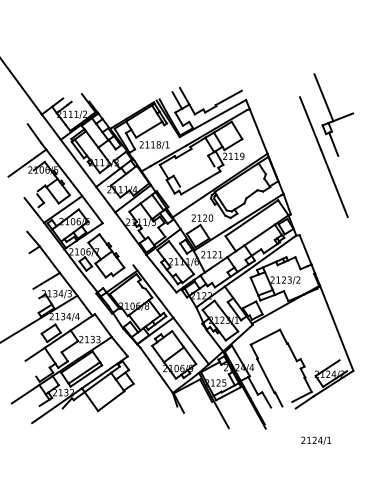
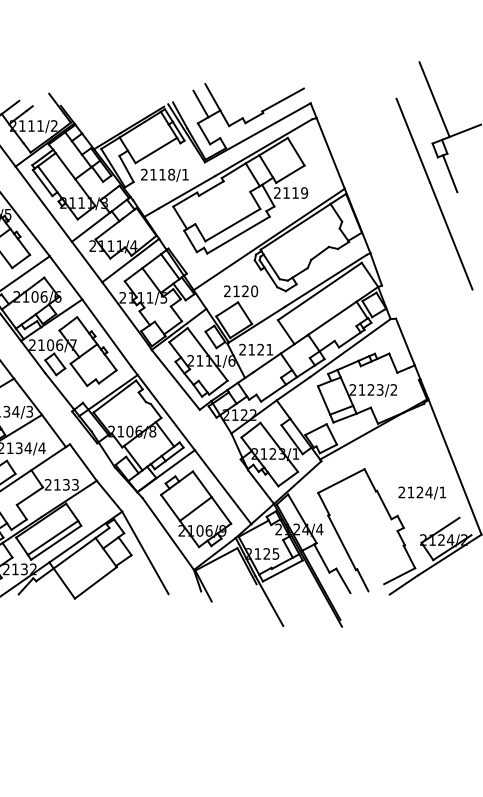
line: (197, 176) -> (233, 225), added
line: (117, 244) -> (105, 333), added
line: (141, 382) -> (144, 553), added
text: (316, 440) -> (422, 492), moved

